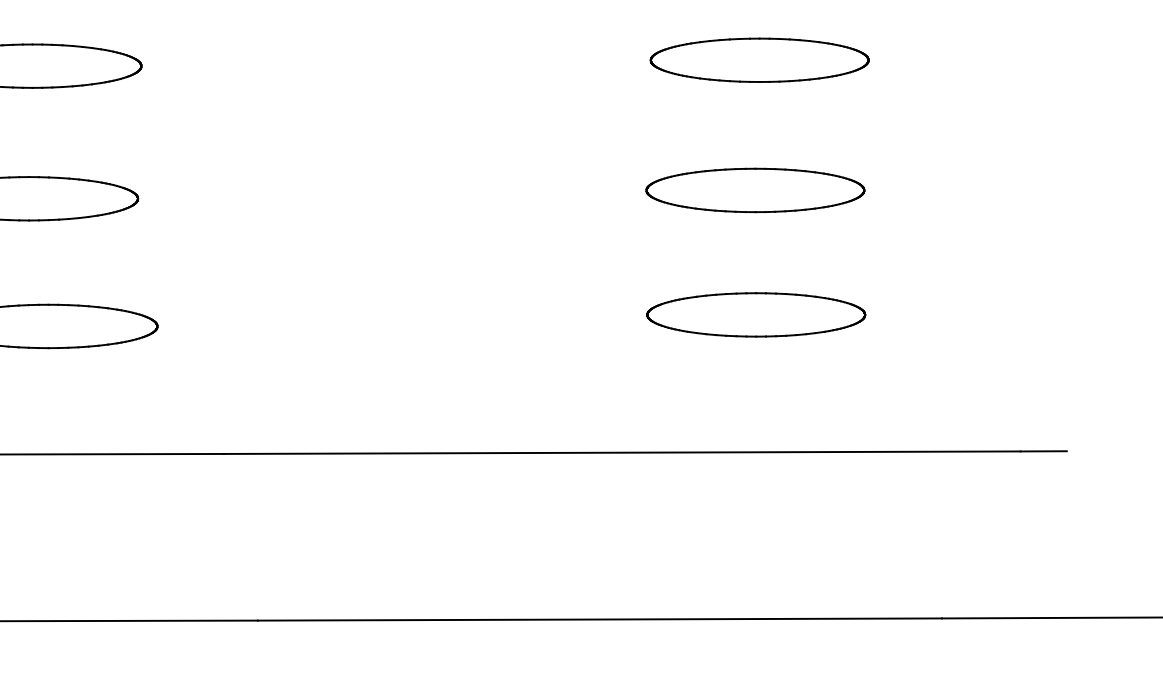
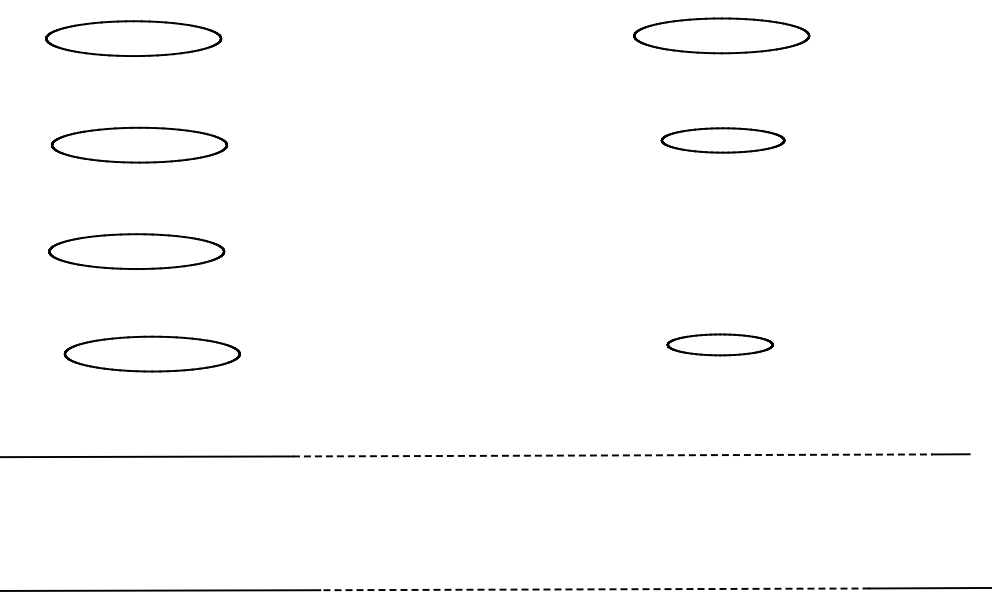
part: (758, 60) -> (722, 140), size x0.7
part: (755, 189) -> (719, 244), removed
part: (755, 314) -> (719, 344), size x0.6
line: (621, 452) -> (612, 455), solid -> dashed
line: (599, 619) -> (594, 589), solid -> dashed

